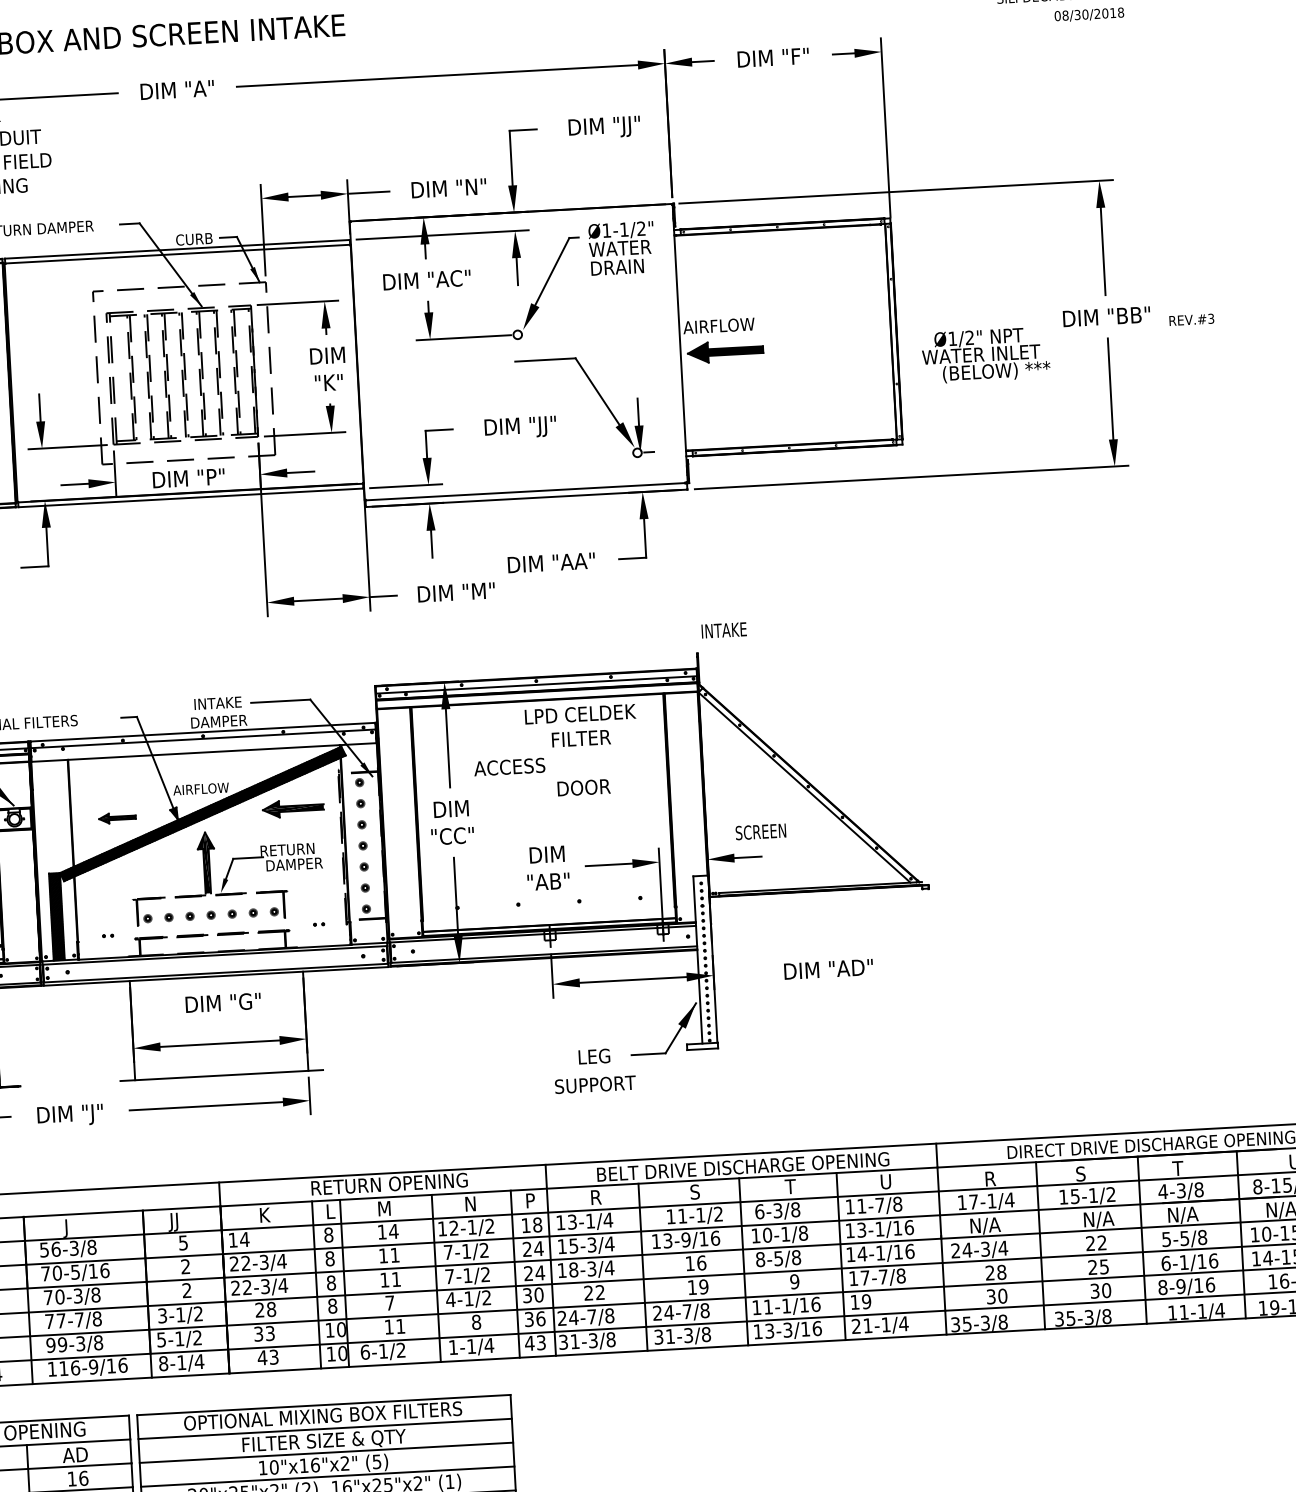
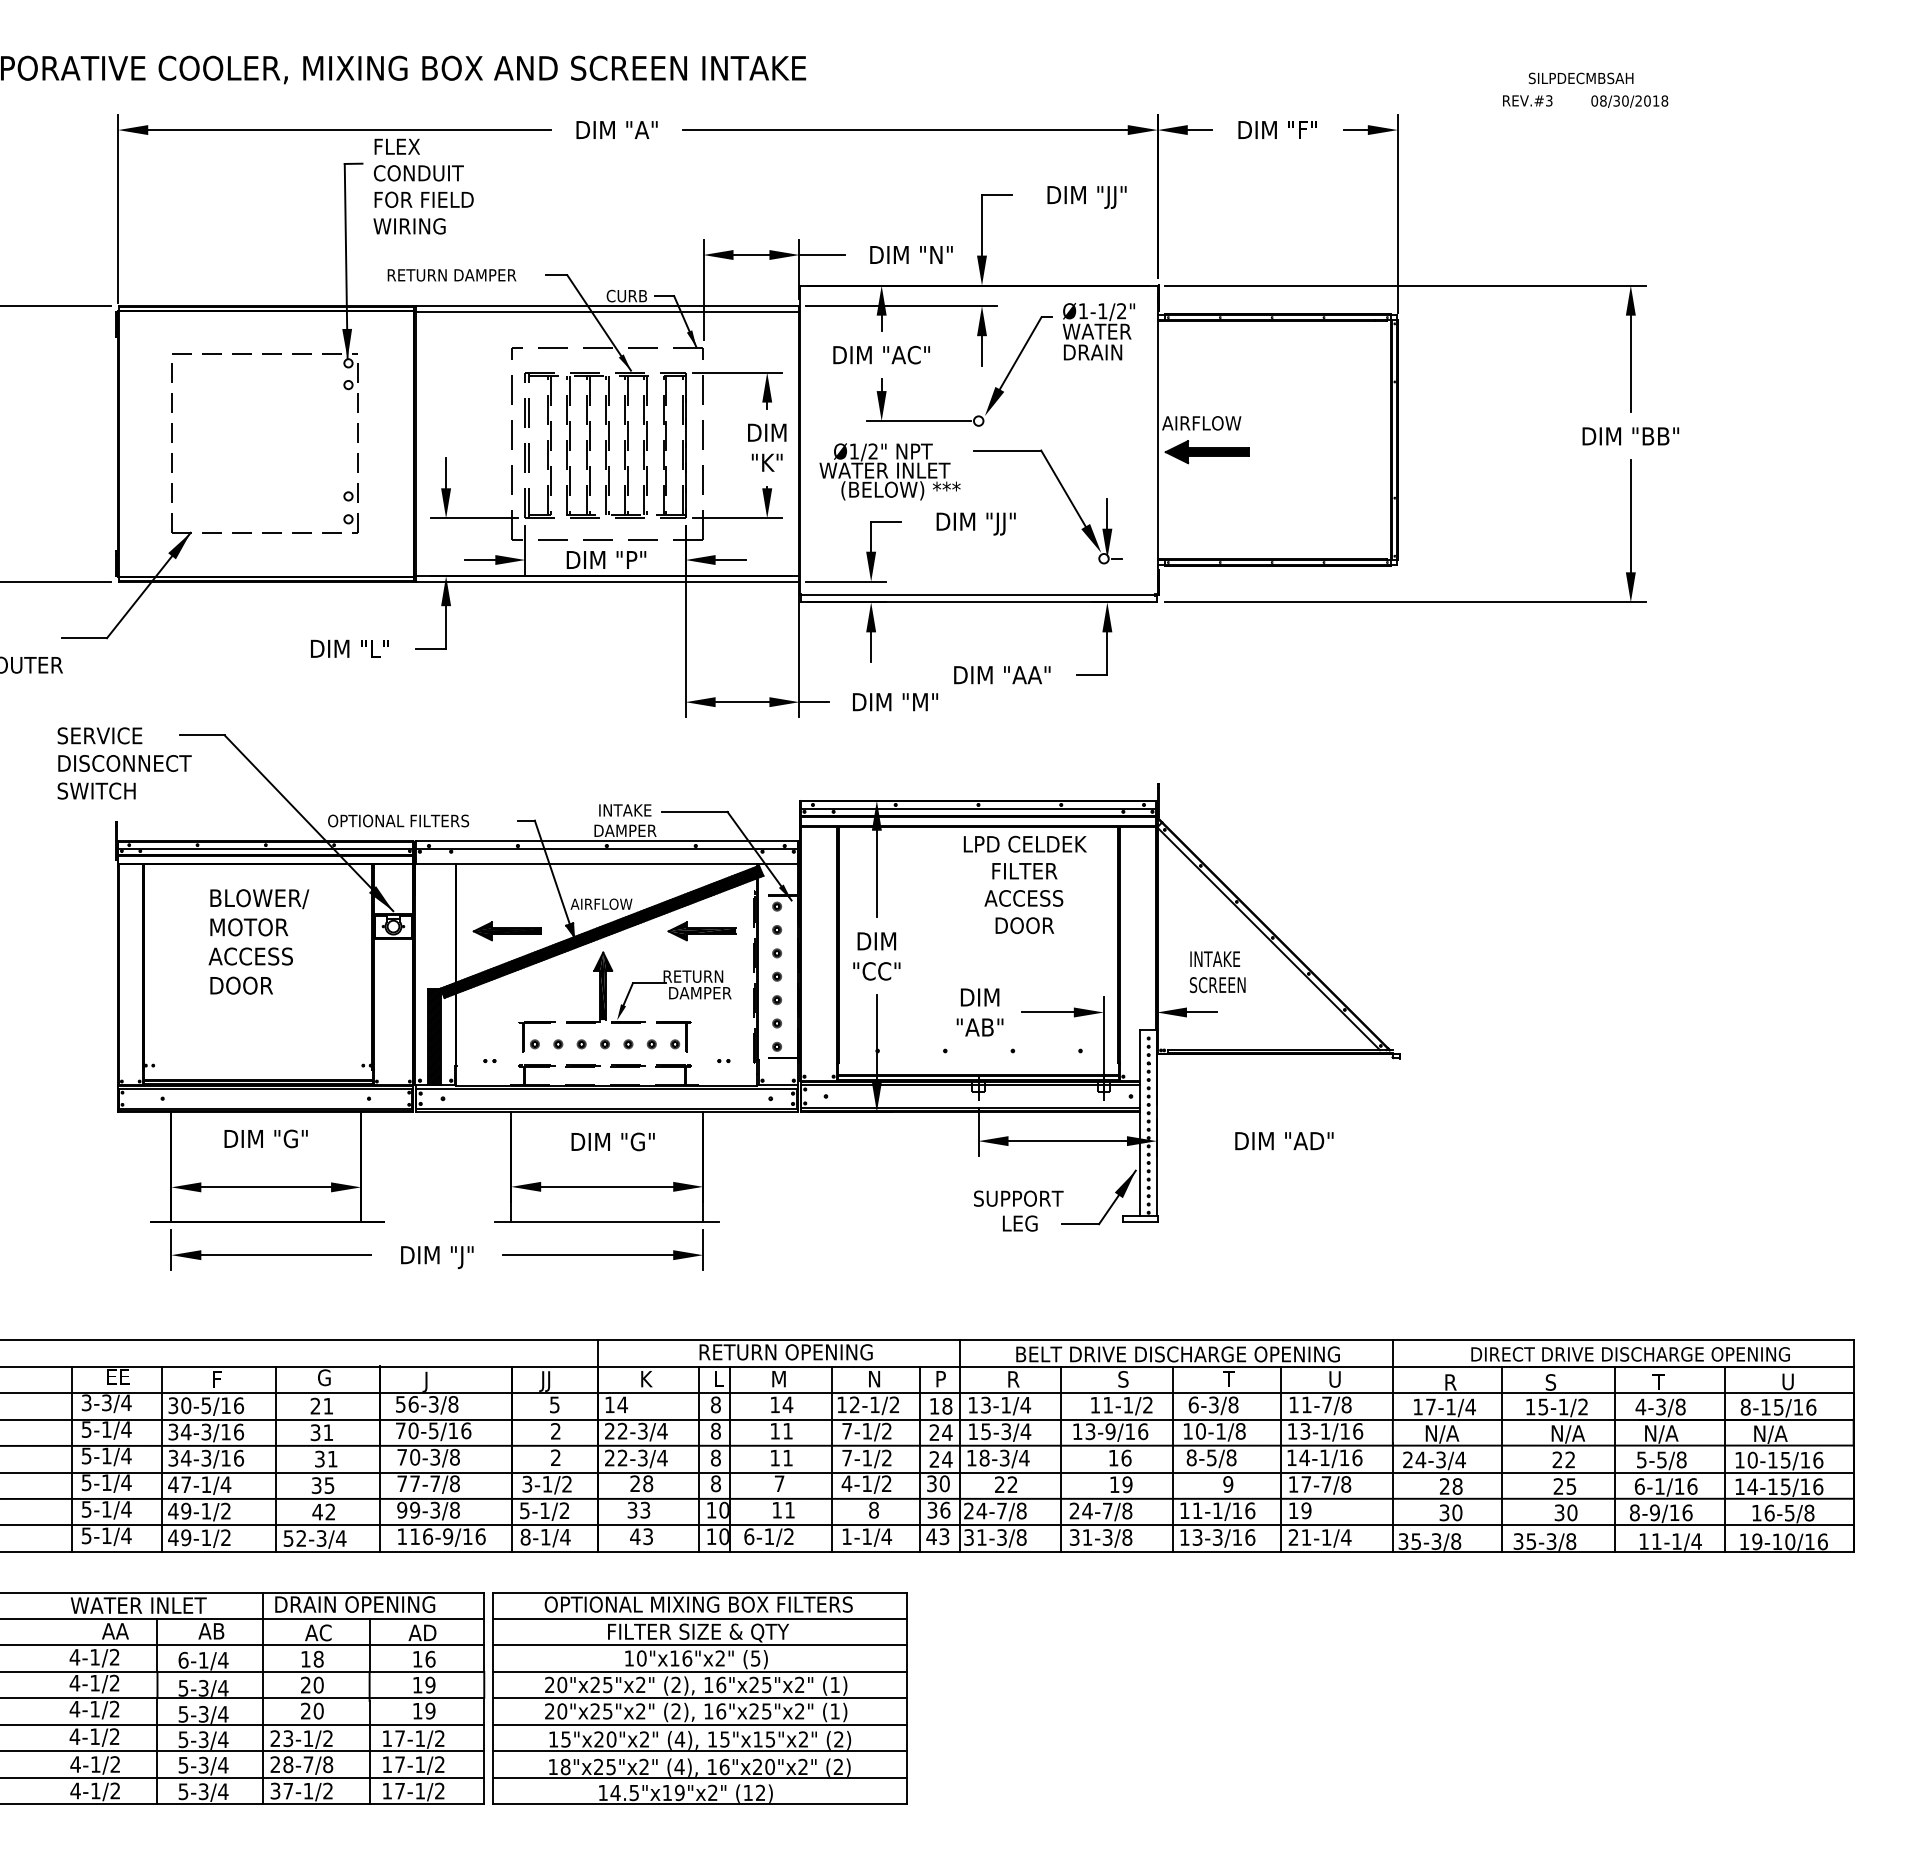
text: (1191, 319) -> (1527, 100), moved
text: (985, 355) -> (889, 471), moved
text: (724, 629) -> (1215, 958), moved
text: (509, 767) -> (1023, 898), moved
part: (116, 818) -> (506, 931), size x1.67
text: (595, 1084) -> (1018, 1198), moved

